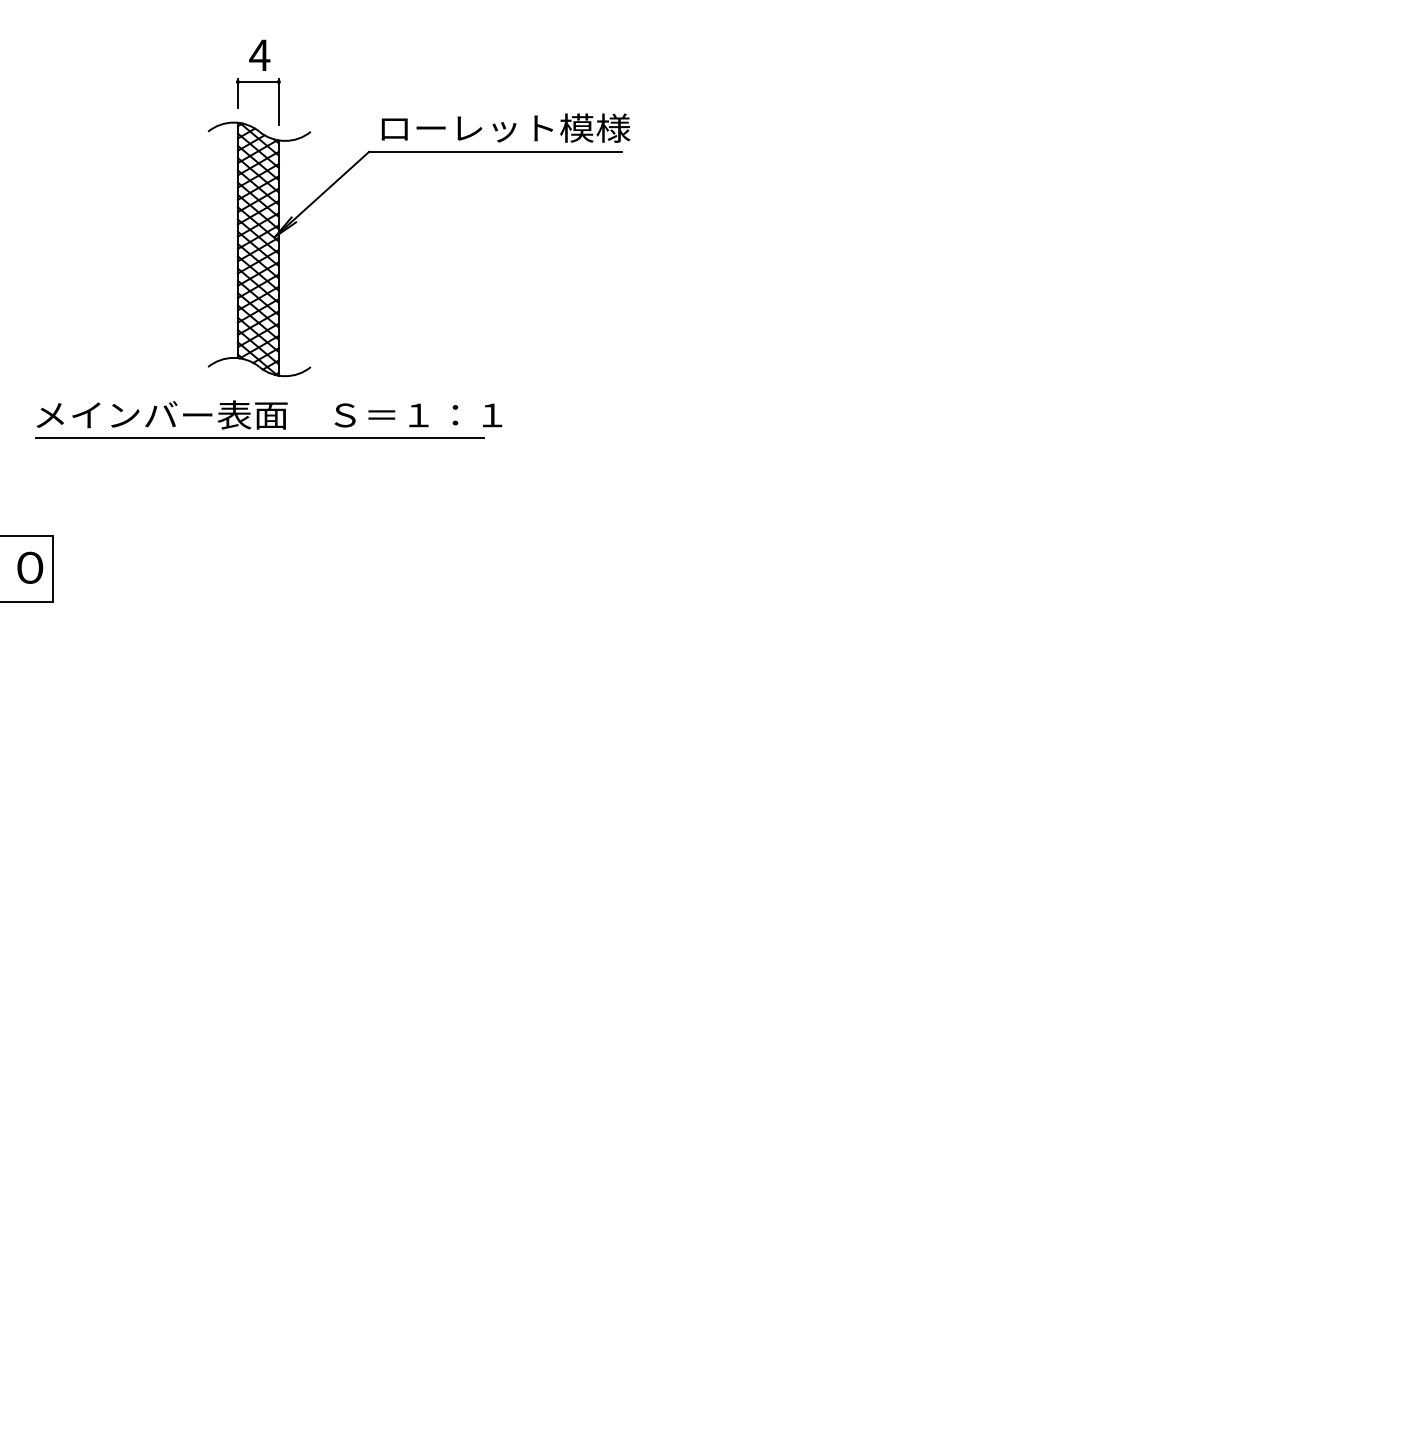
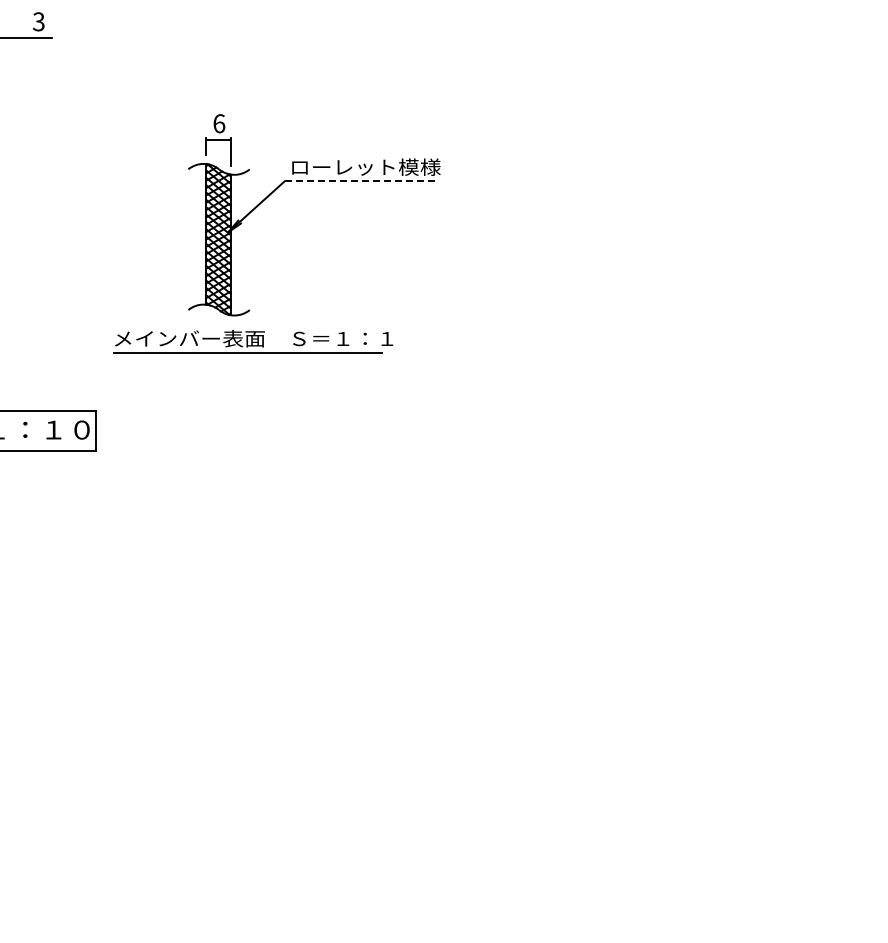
text: (258, 55) -> (218, 123), 4 -> 6
line: (496, 152) -> (360, 181), solid -> dashed
part: (268, 419) -> (253, 341), moved

